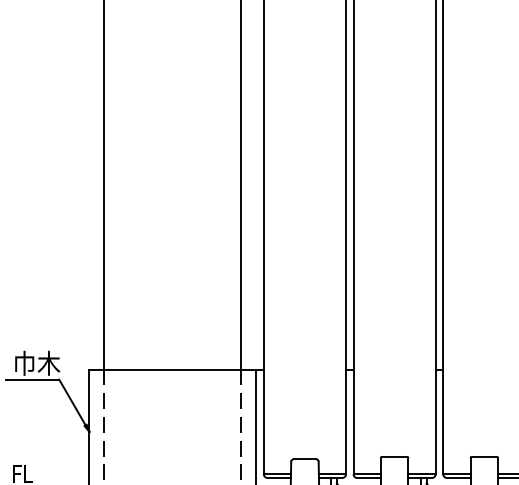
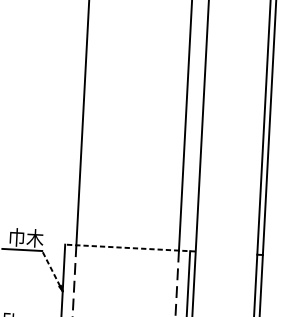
line: (176, 369) -> (130, 248), solid -> dashed
line: (72, 402) -> (51, 268), solid -> dashed

